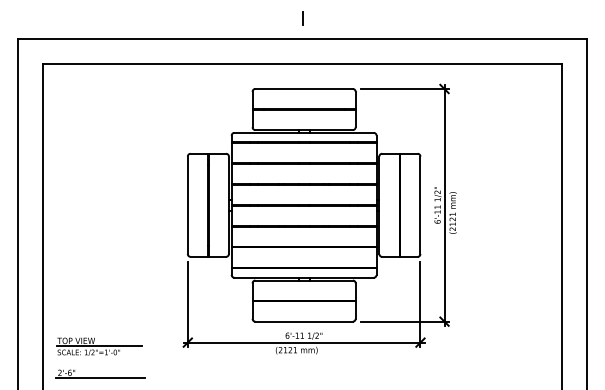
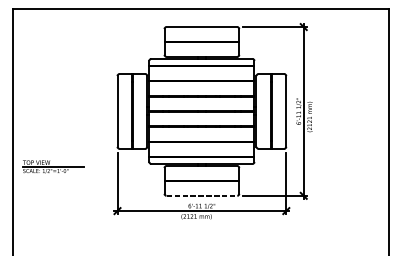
line: (304, 321) -> (202, 195), solid -> dashed
part: (99, 346) -> (53, 166), moved
part: (100, 373) -> (54, 233), removed

